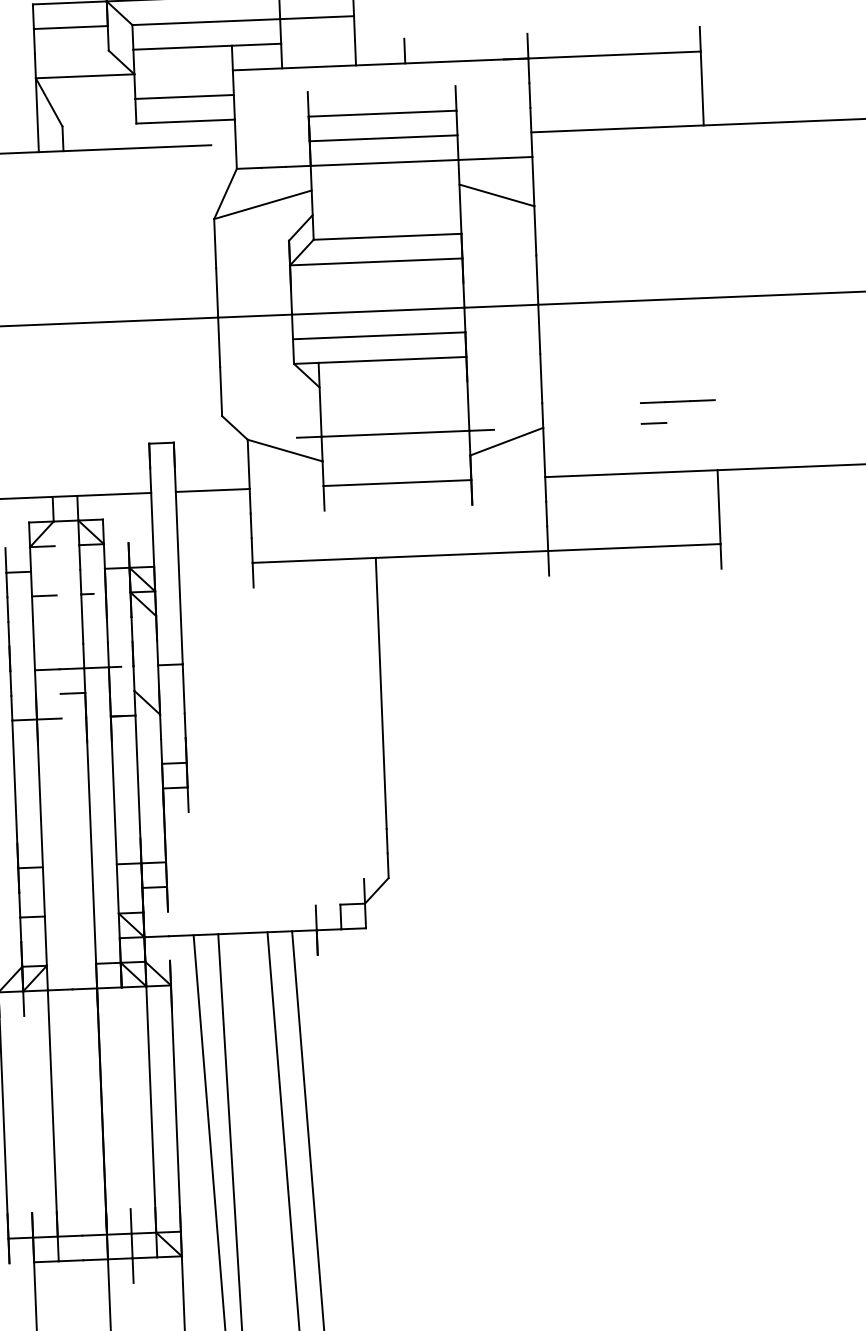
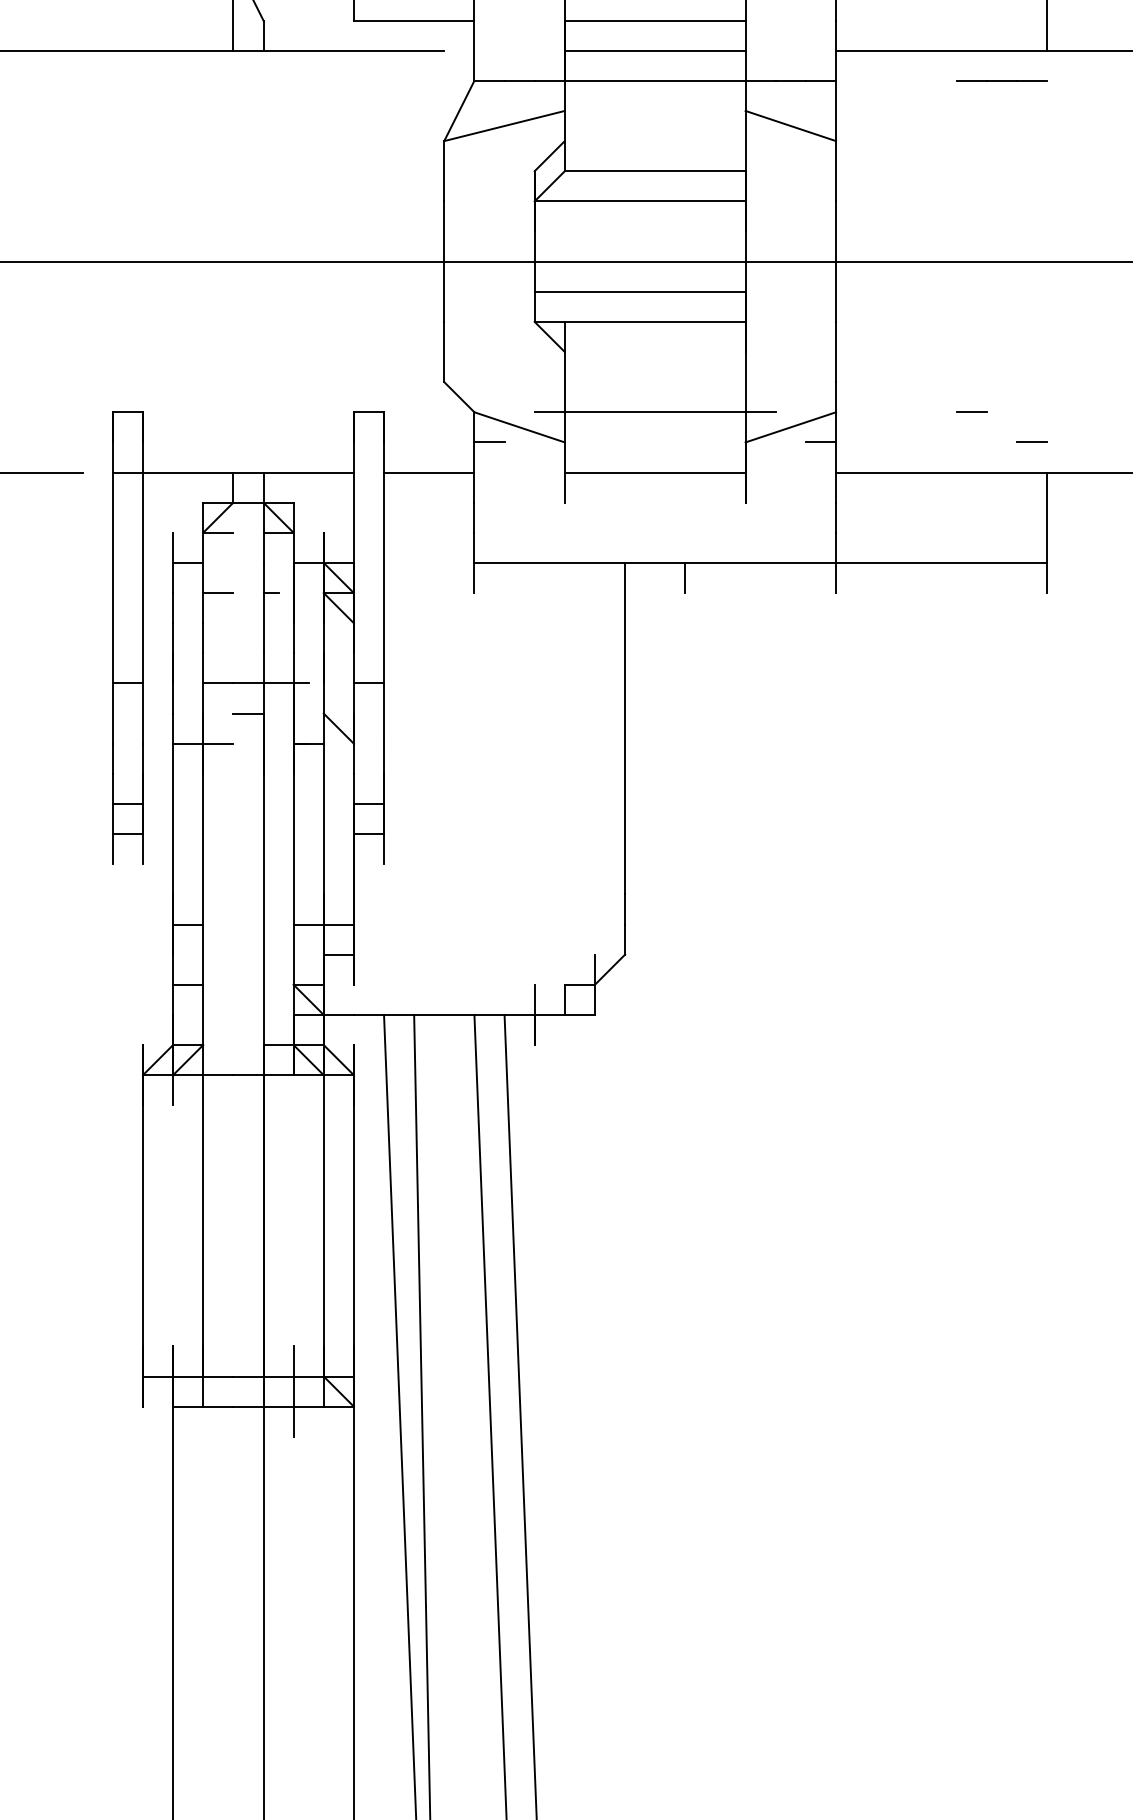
line: (677, 401) -> (1001, 80), moved
line: (703, 446) -> (1031, 442), added
line: (531, 453) -> (820, 442), added
line: (261, 463) -> (489, 442), added
line: (425, 567) -> (685, 577), added

